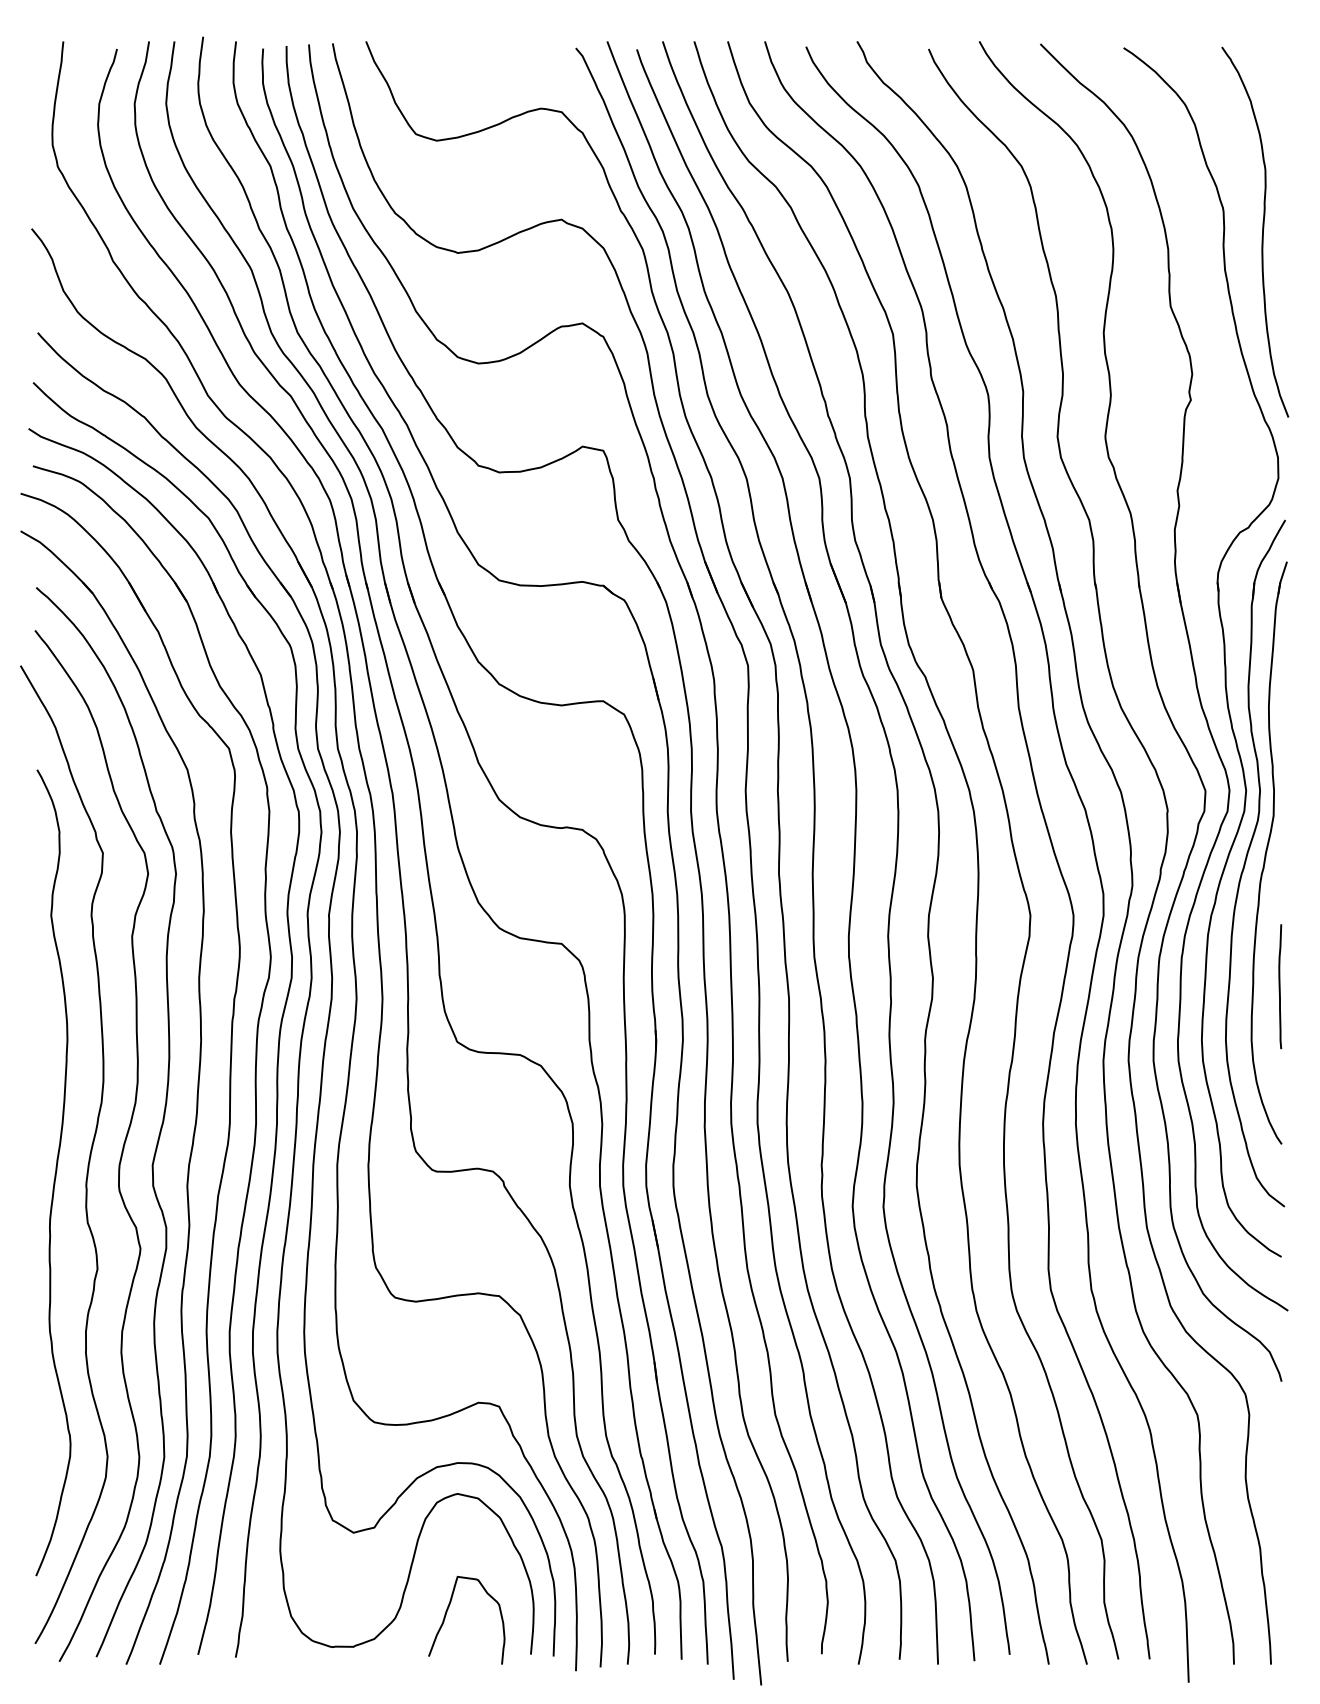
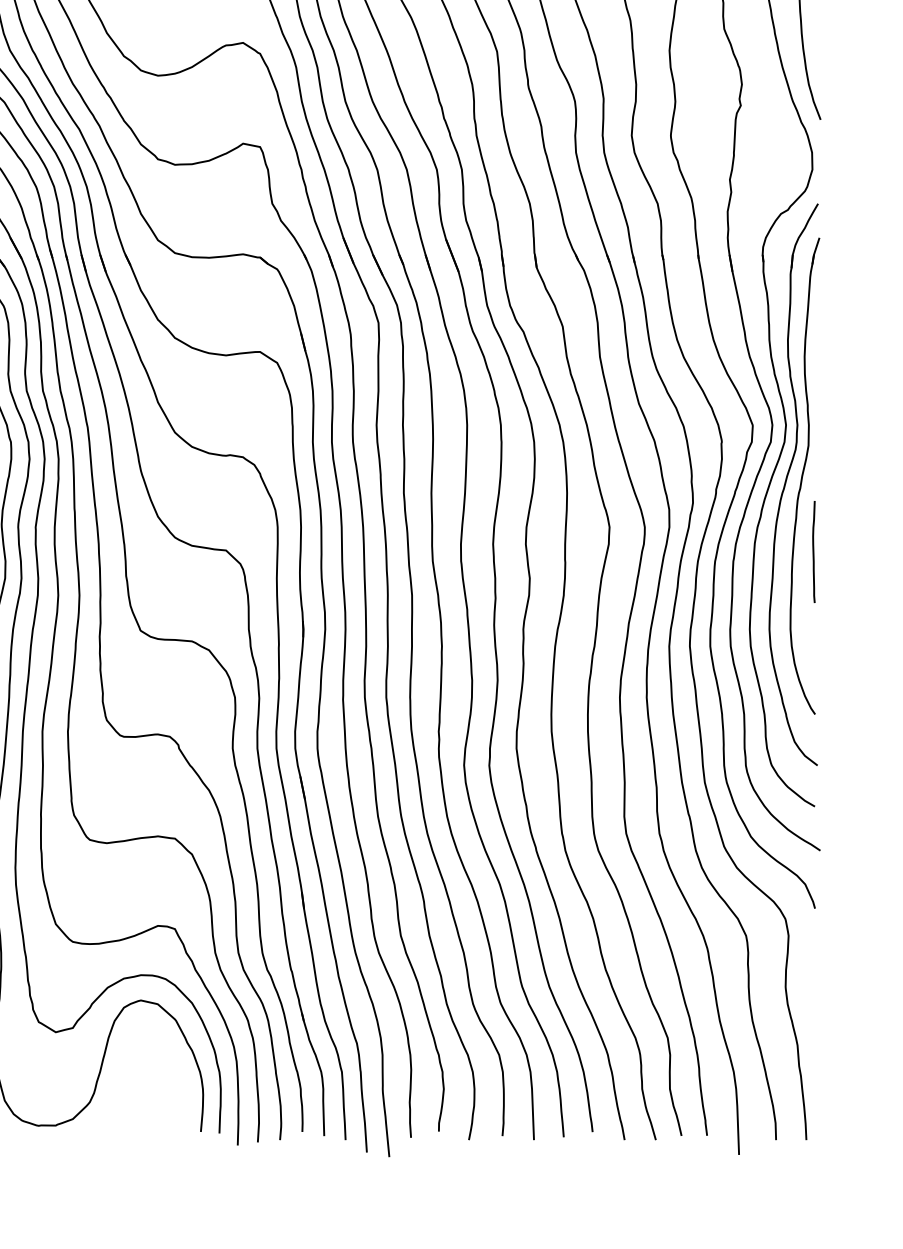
curve: (1280, 986) -> (814, 551), moved
curve: (447, 1612) -> (132, 1097), removed

